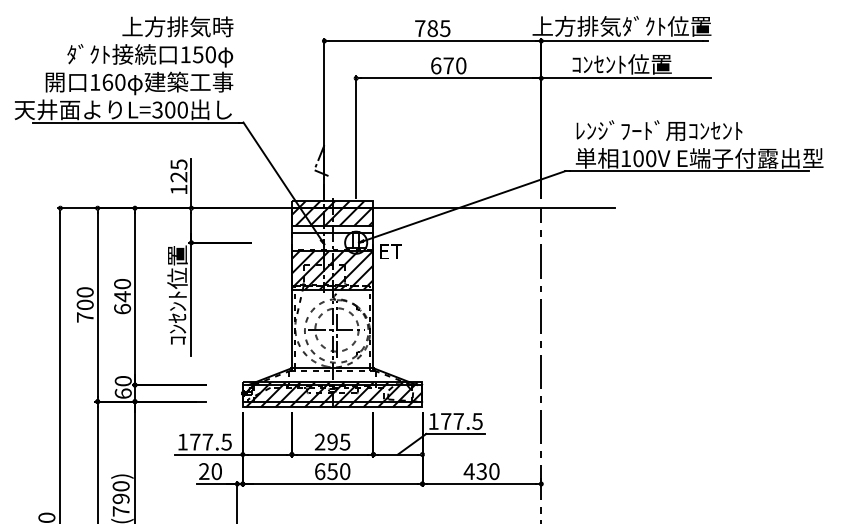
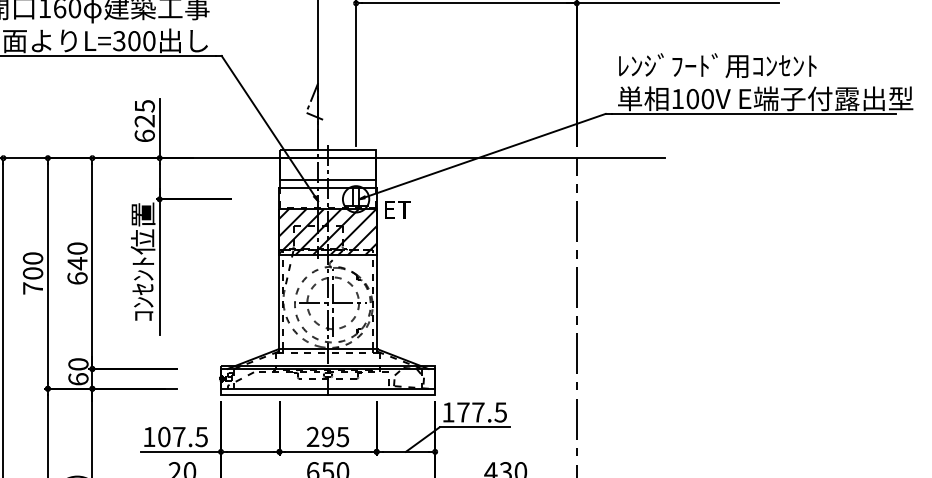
text: (178, 189) -> (144, 135), 125 -> 625
hatch: (332, 213) -> (327, 164), removed
hatch: (332, 394) -> (327, 380), removed
text: (195, 441) -> (164, 436), 177.5 -> 107.5

